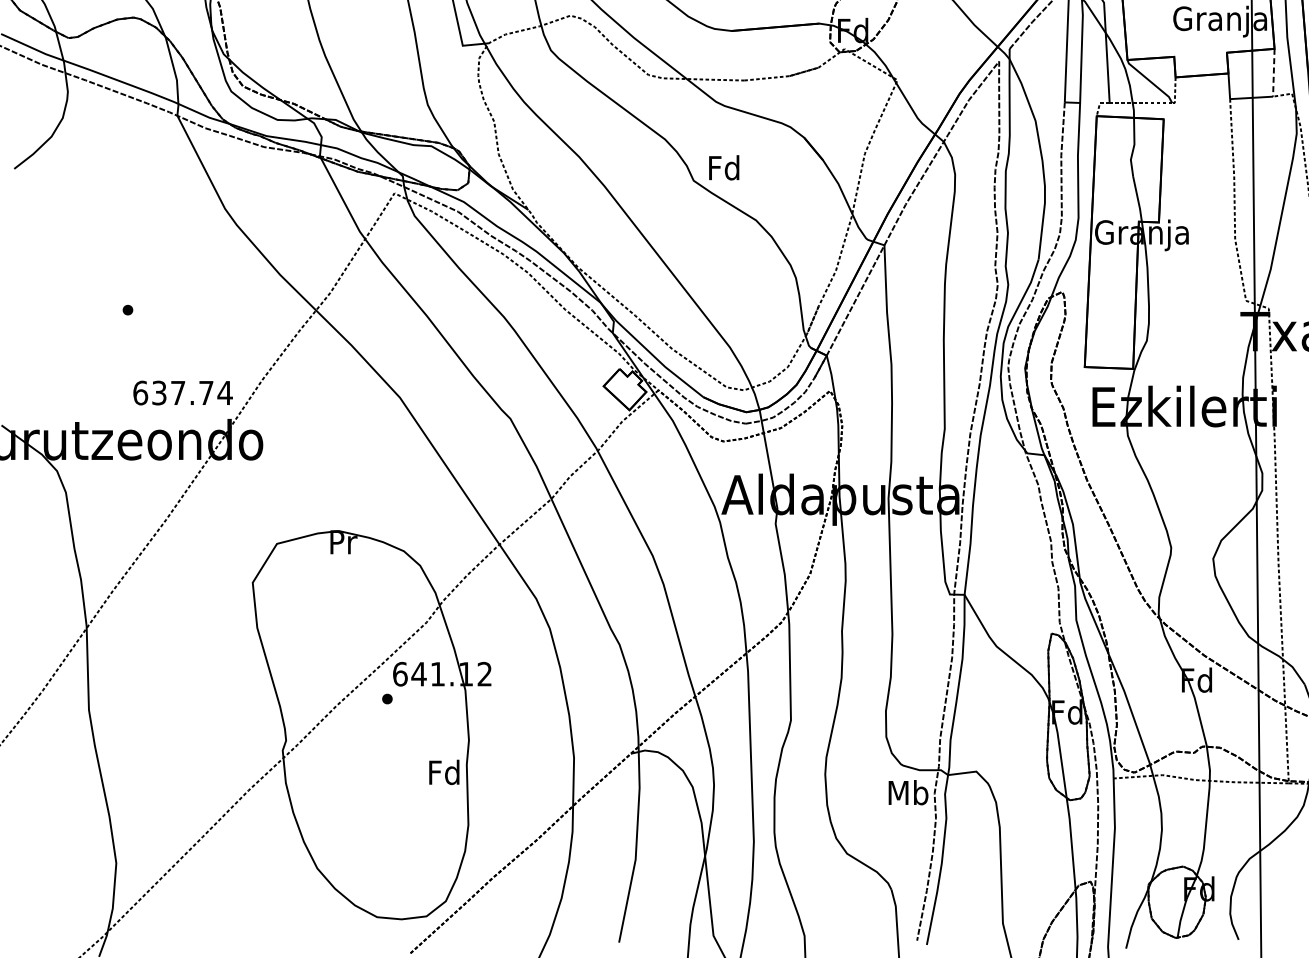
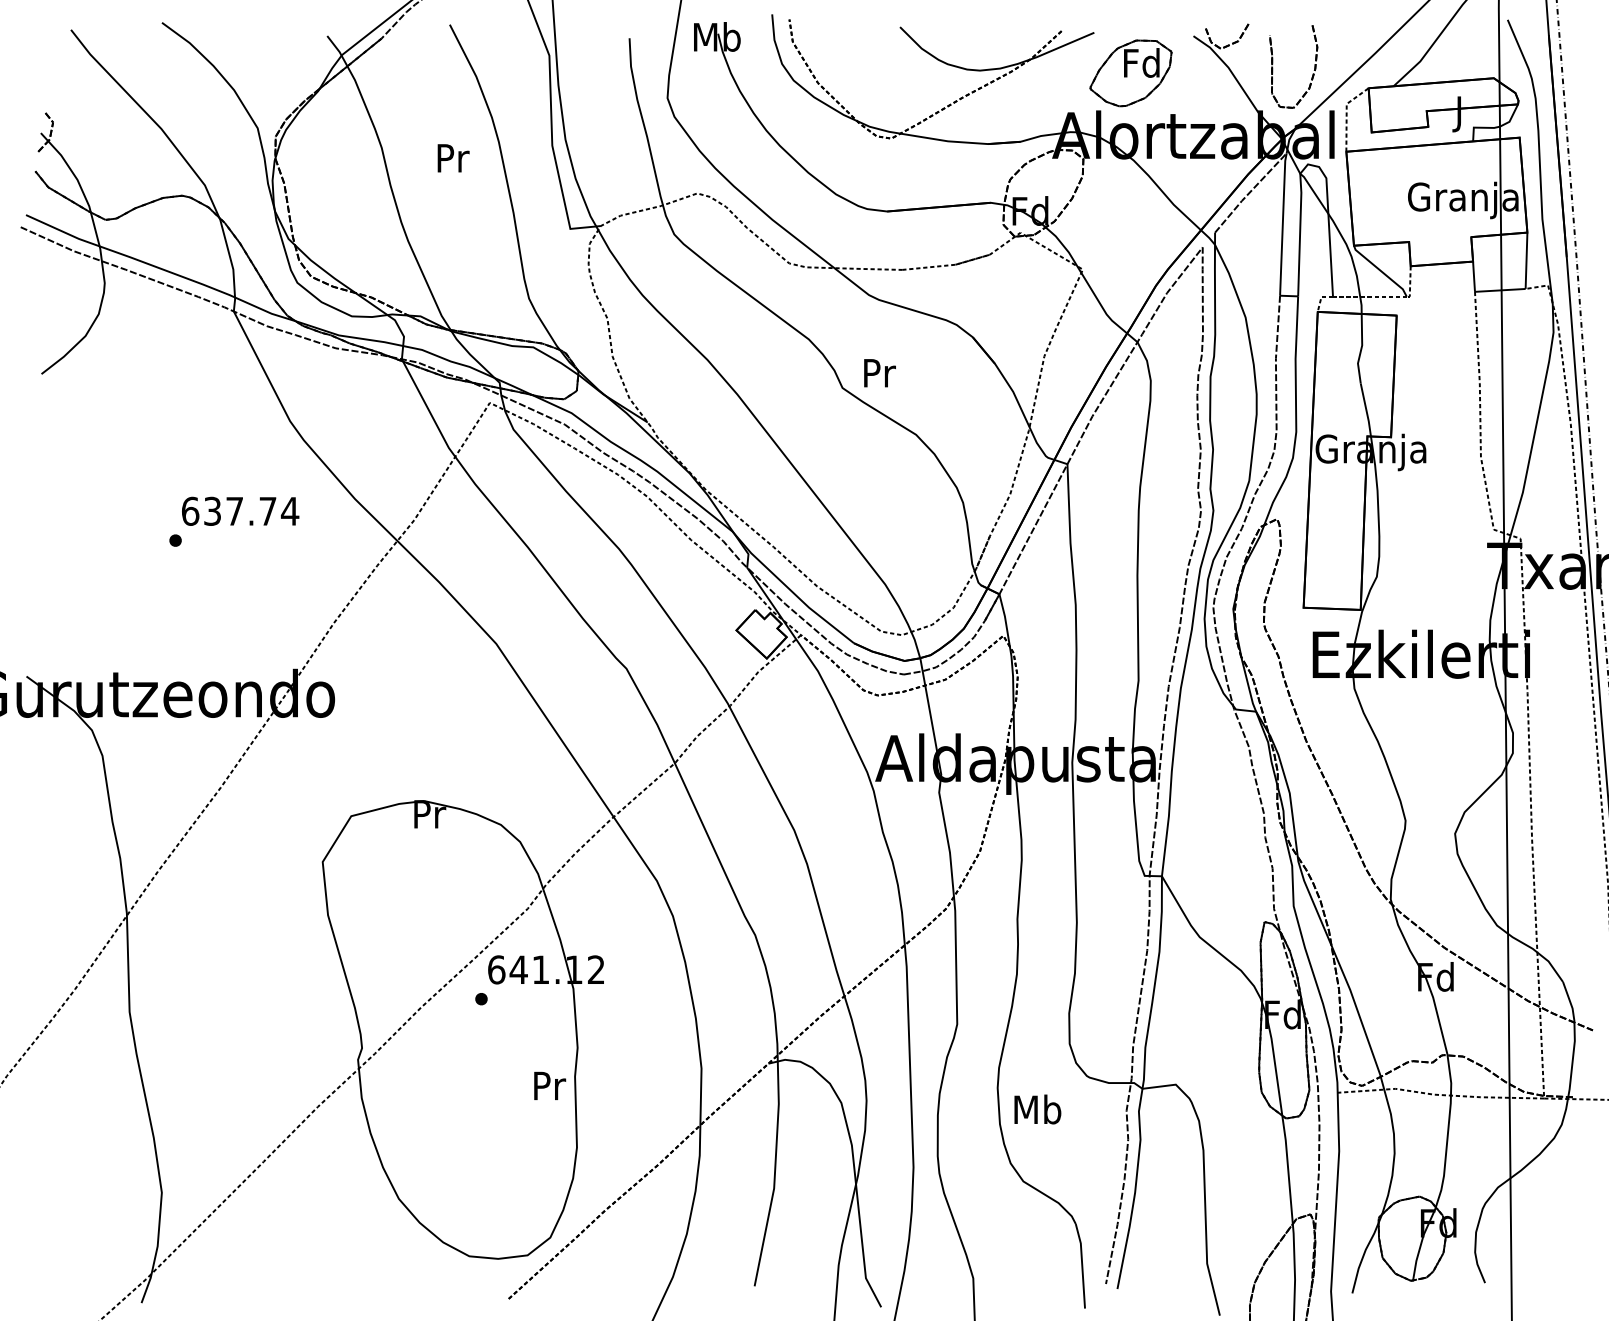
line: (1273, 73) -> (1526, 261), dashed -> solid
text: (724, 167) -> (878, 372), Fd -> Pr
text: (183, 392) -> (240, 510), moved
text: (444, 772) -> (548, 1085), Fd -> Pr
text: (908, 792) -> (1037, 1109), moved

